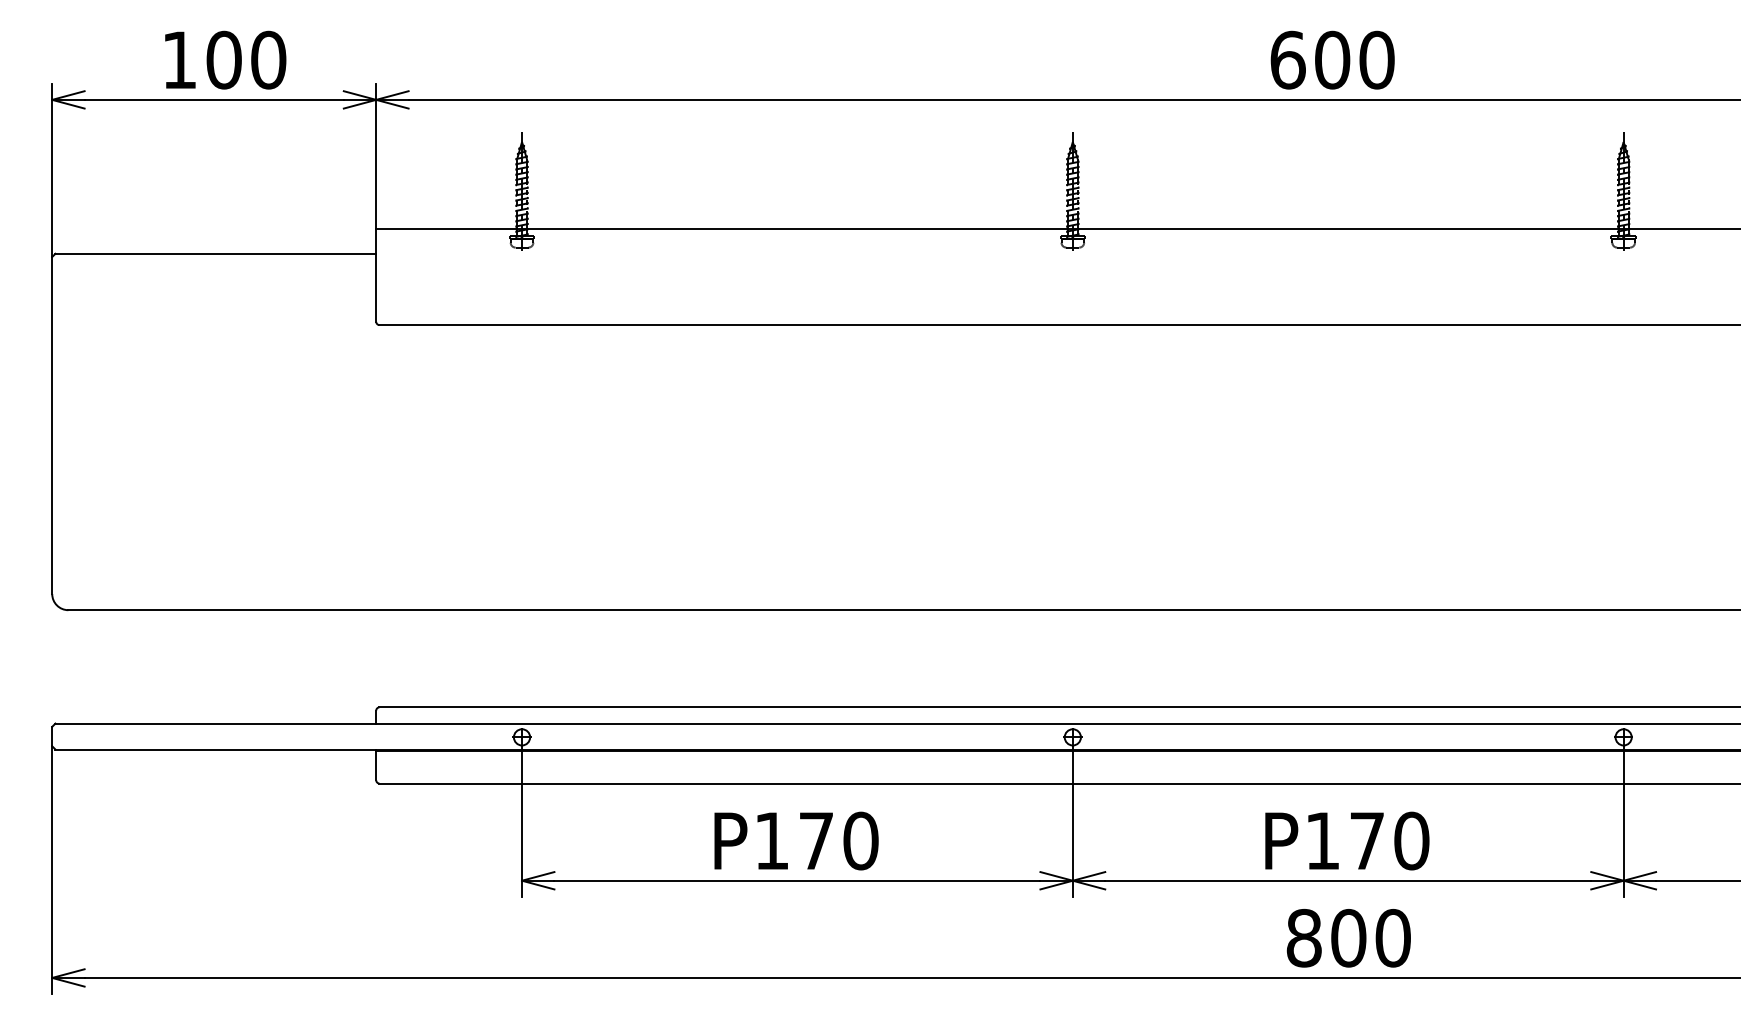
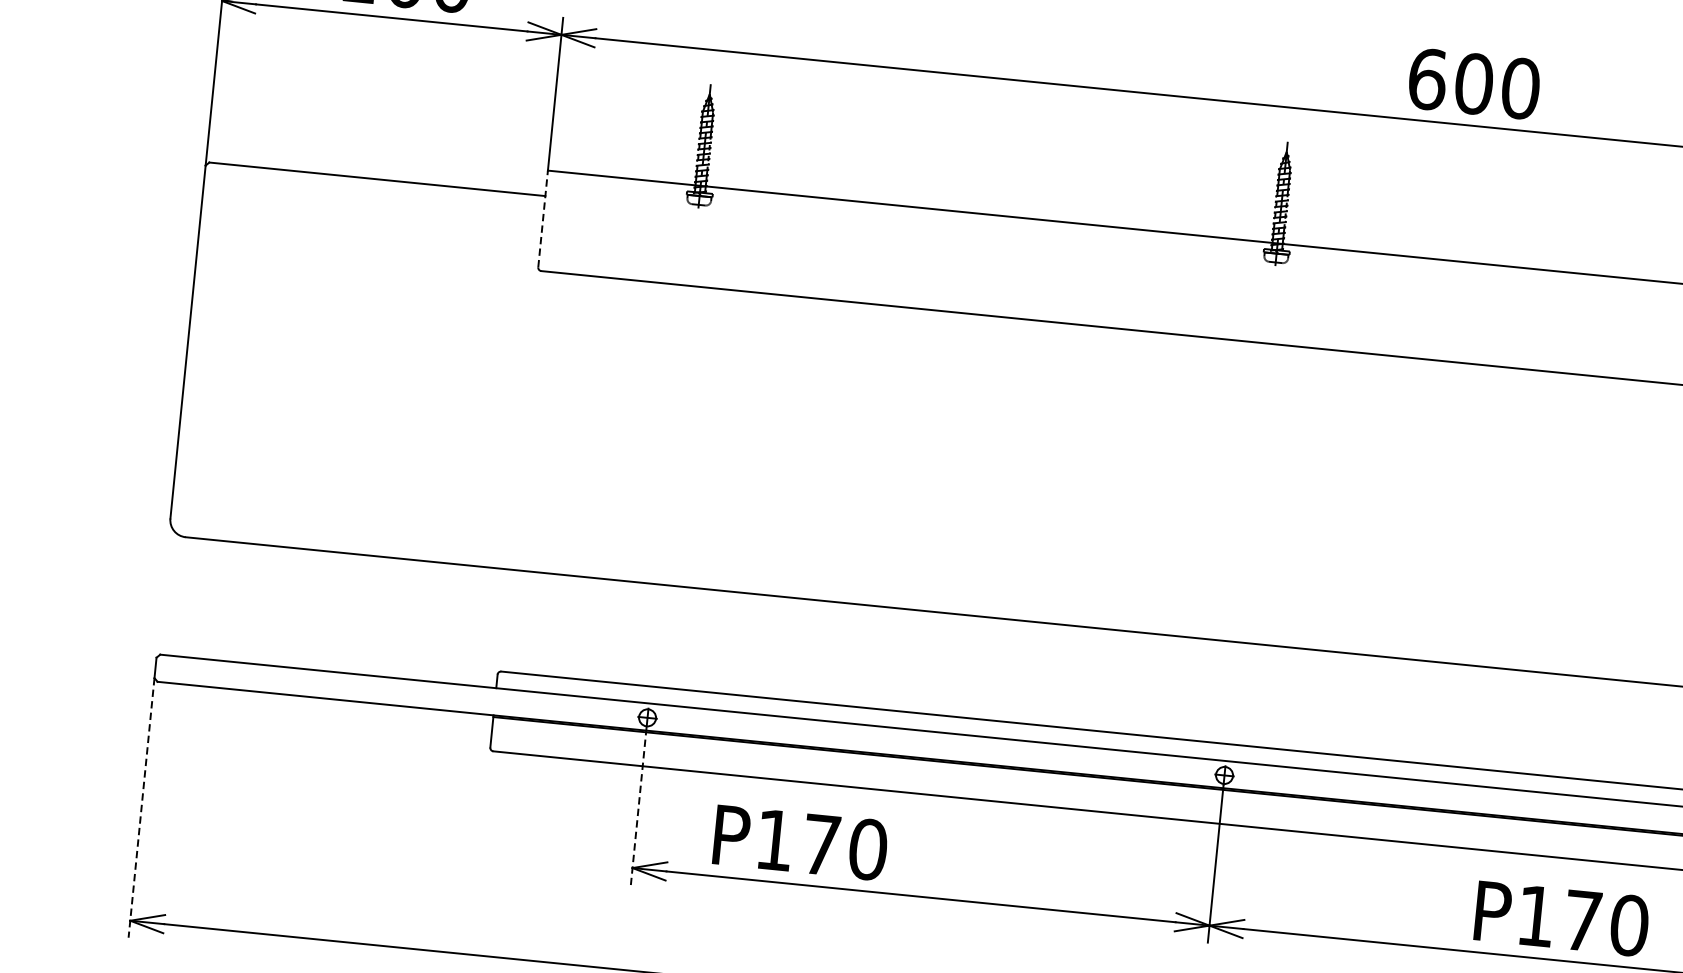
text: (1332, 59) -> (1474, 83), moved
line: (376, 275) -> (543, 218), solid -> dashed
line: (522, 822) -> (639, 807), solid -> dashed
text: (796, 840) -> (800, 842), moved
text: (1347, 840) -> (1562, 918), moved
line: (52, 870) -> (141, 808), solid -> dashed

